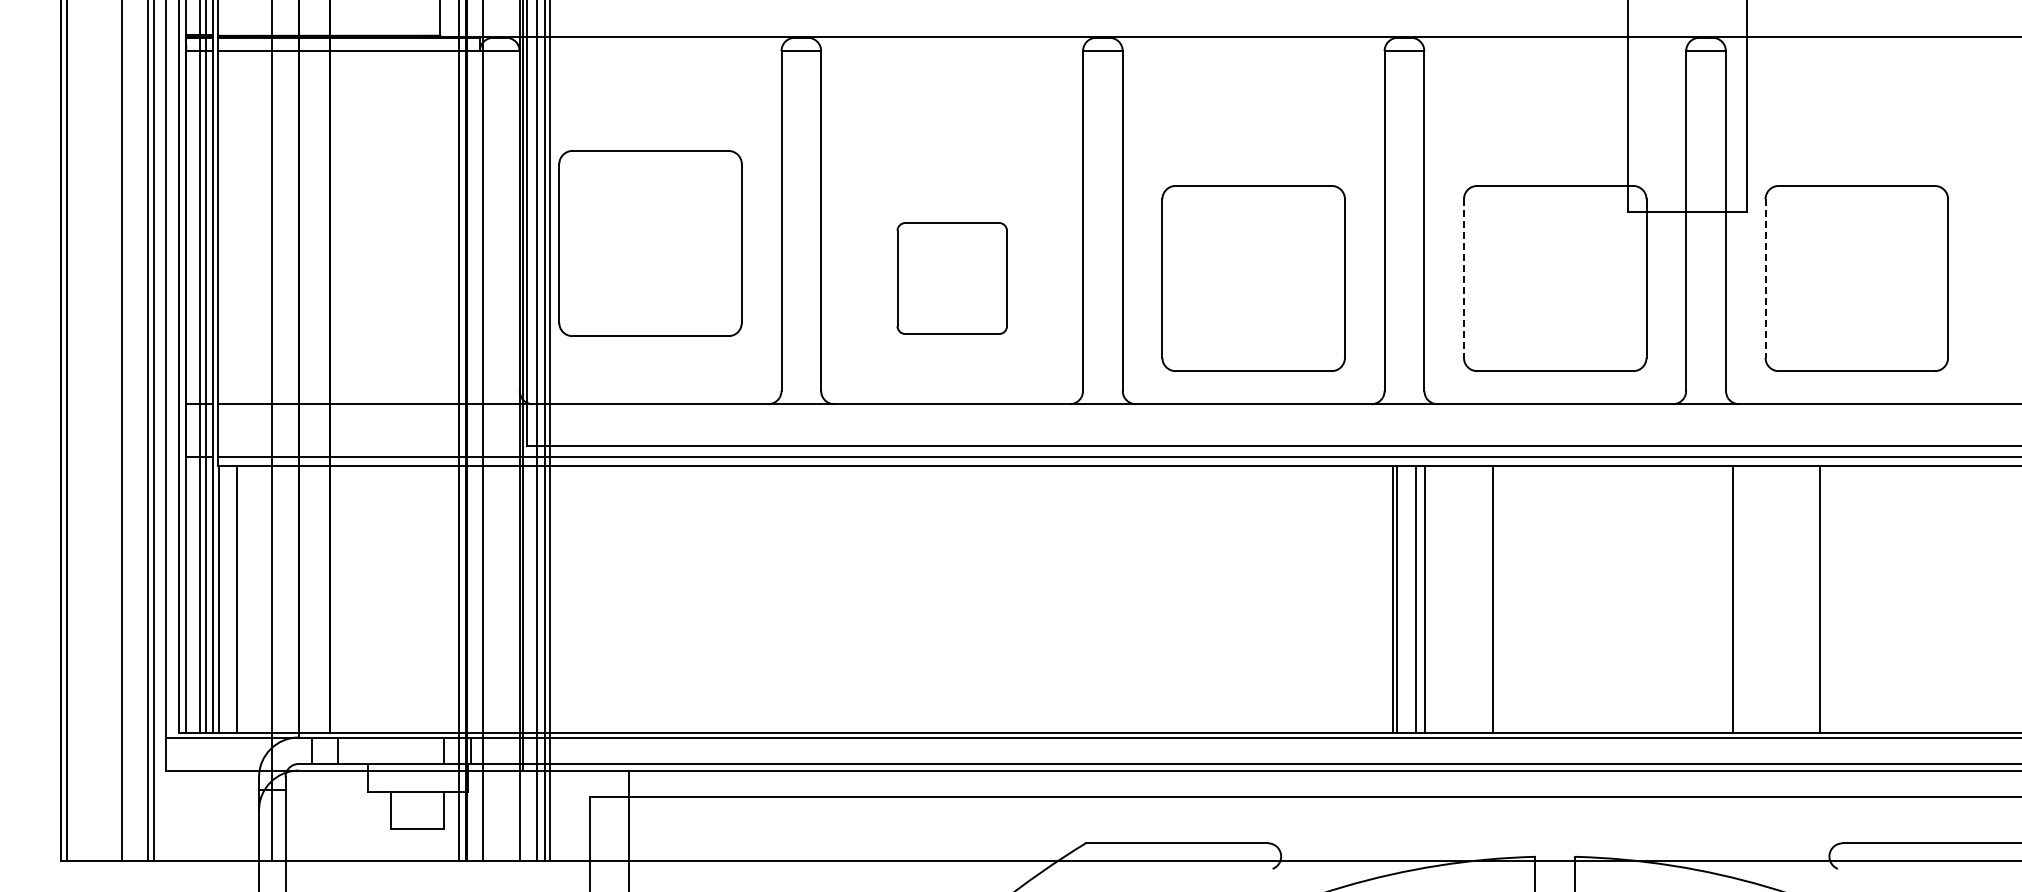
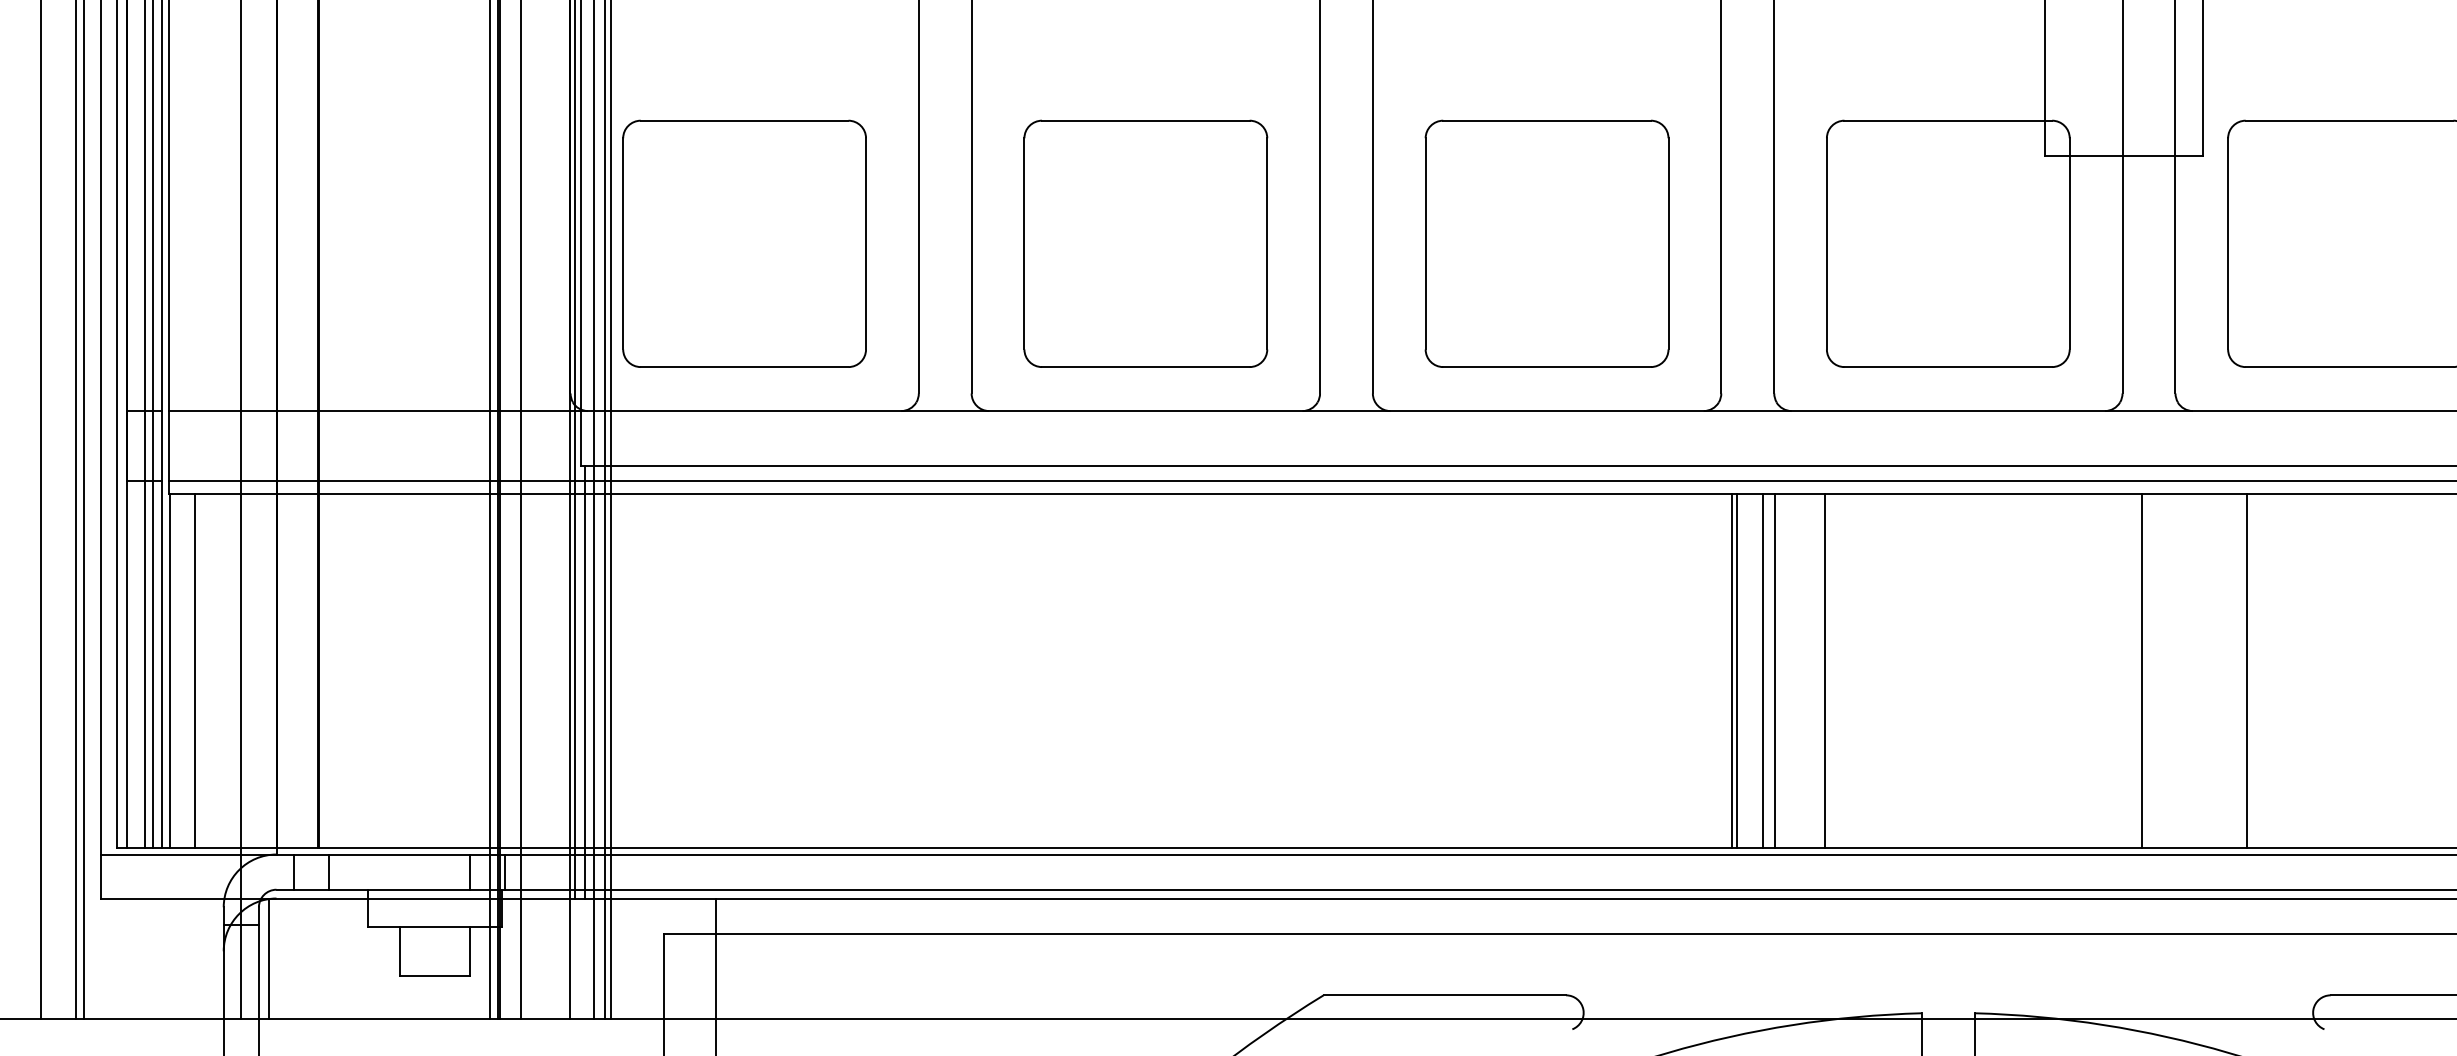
part: (650, 243) -> (744, 243), moved
part: (952, 278) -> (1146, 243), size x1.67
line: (1463, 279) -> (1826, 245), dashed -> solid
line: (1765, 279) -> (2228, 245), dashed -> solid
line: (1492, 599) -> (1824, 670), moved
line: (1733, 599) -> (2142, 670), moved
line: (1820, 599) -> (2248, 670), moved
line: (530, 607) -> (584, 681), added
line: (292, 815) -> (268, 958), added

